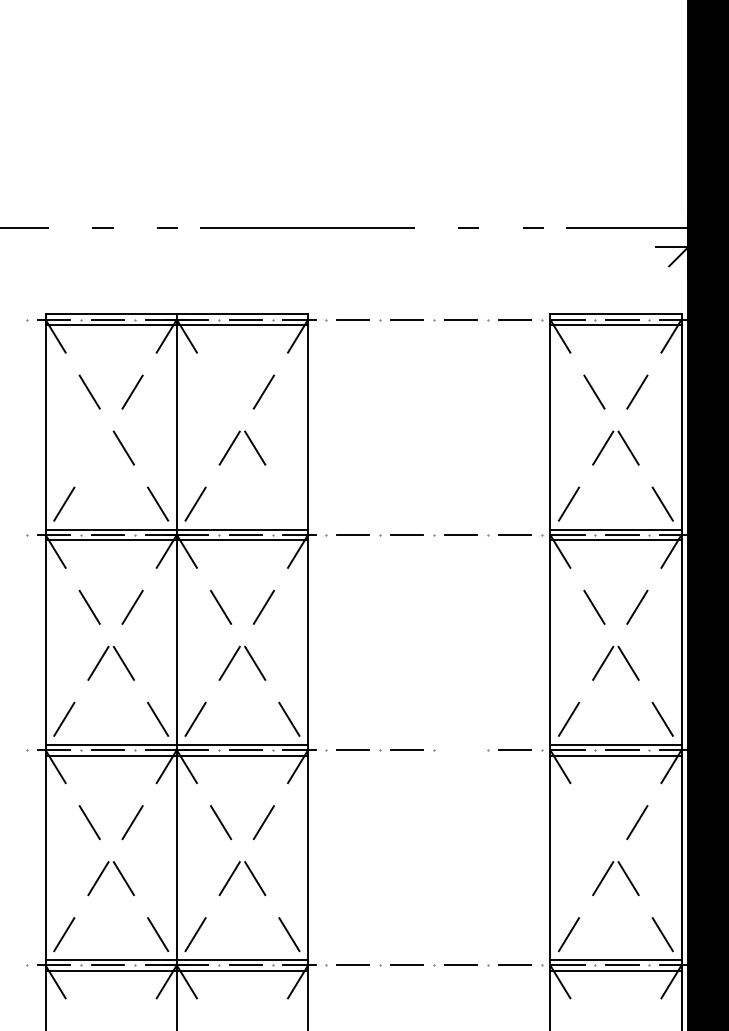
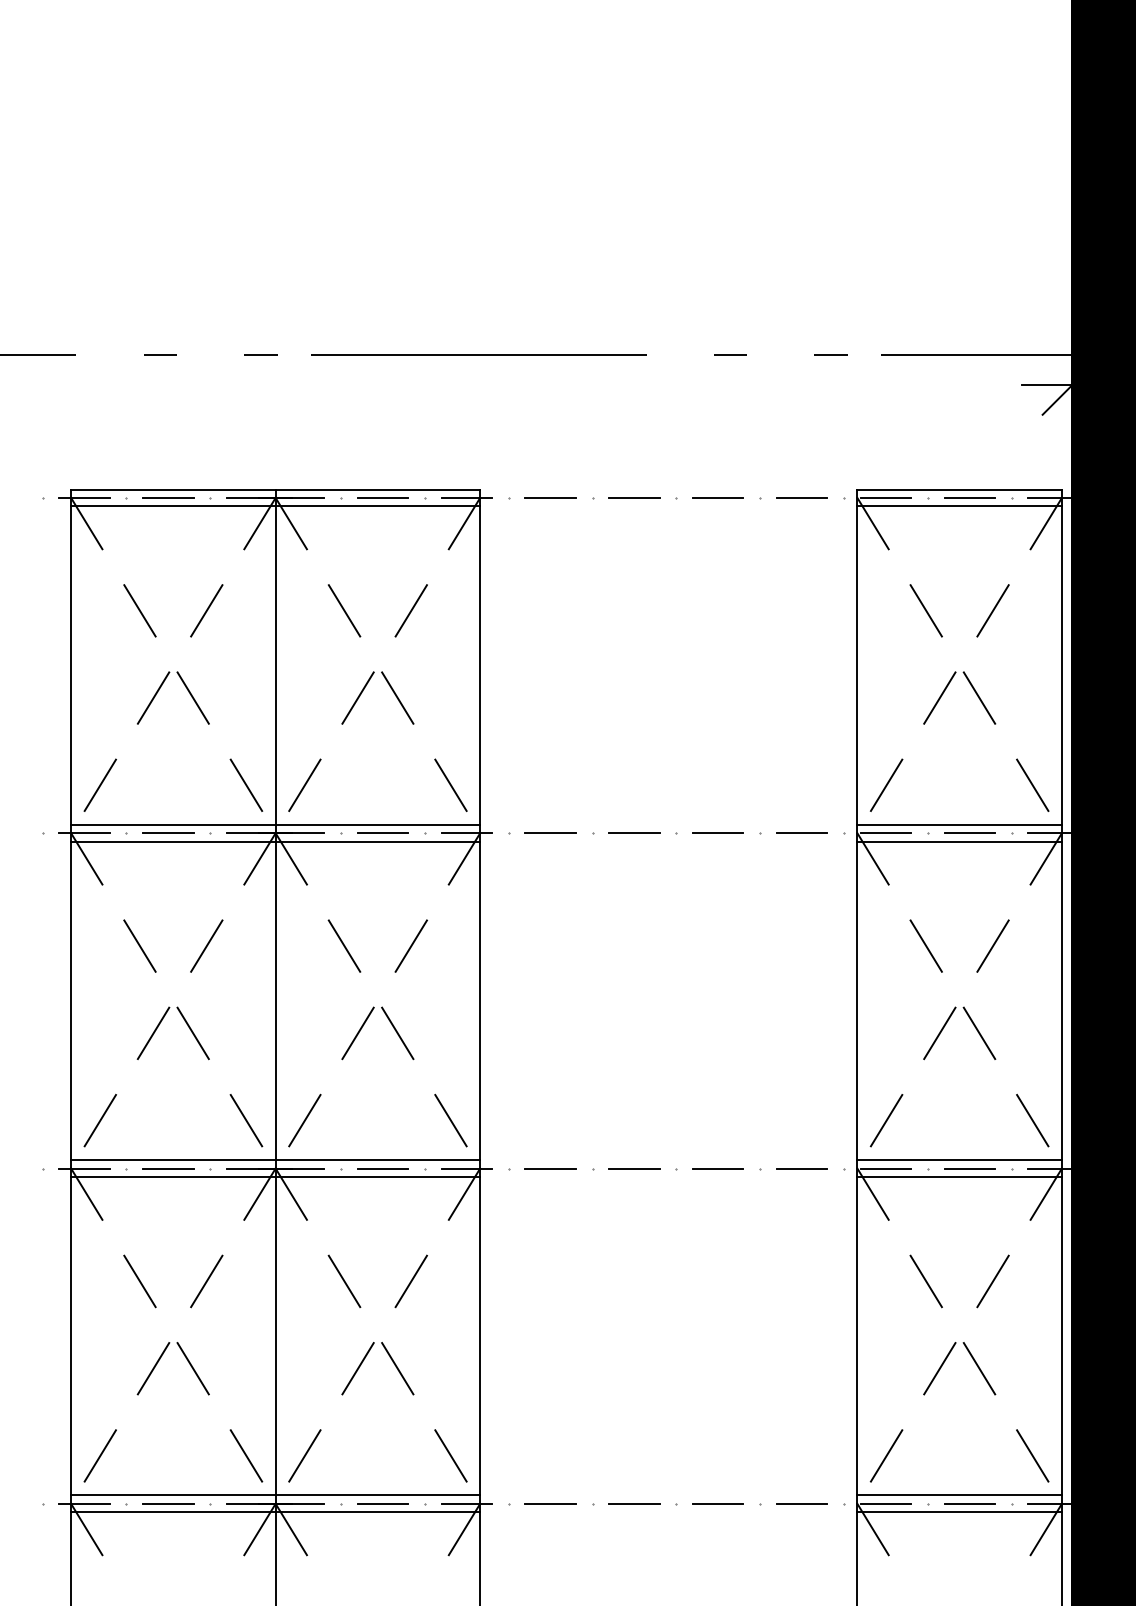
line: (221, 391) -> (345, 609), added
line: (98, 447) -> (153, 697), added
line: (289, 503) -> (451, 784), added
line: (460, 750) -> (717, 1169), added
line: (594, 822) -> (926, 1281), added

